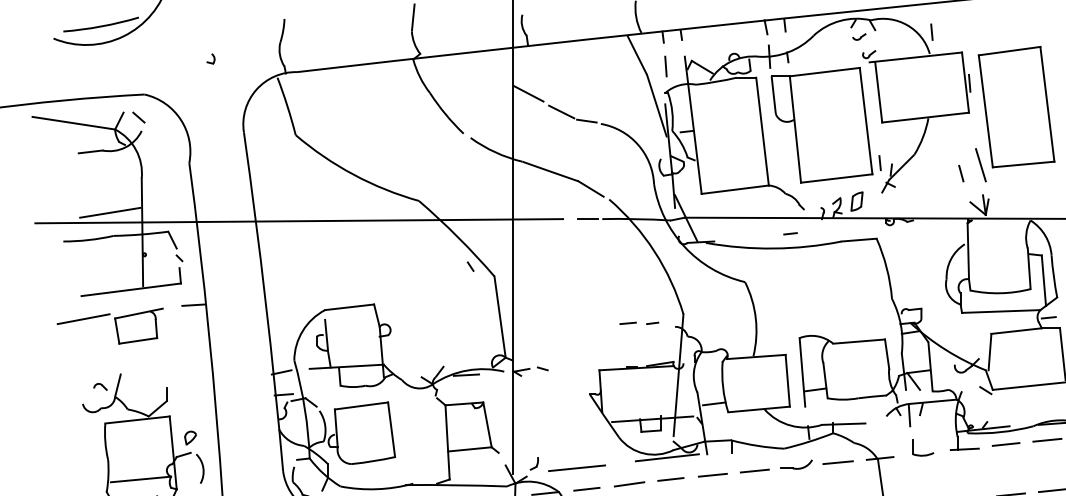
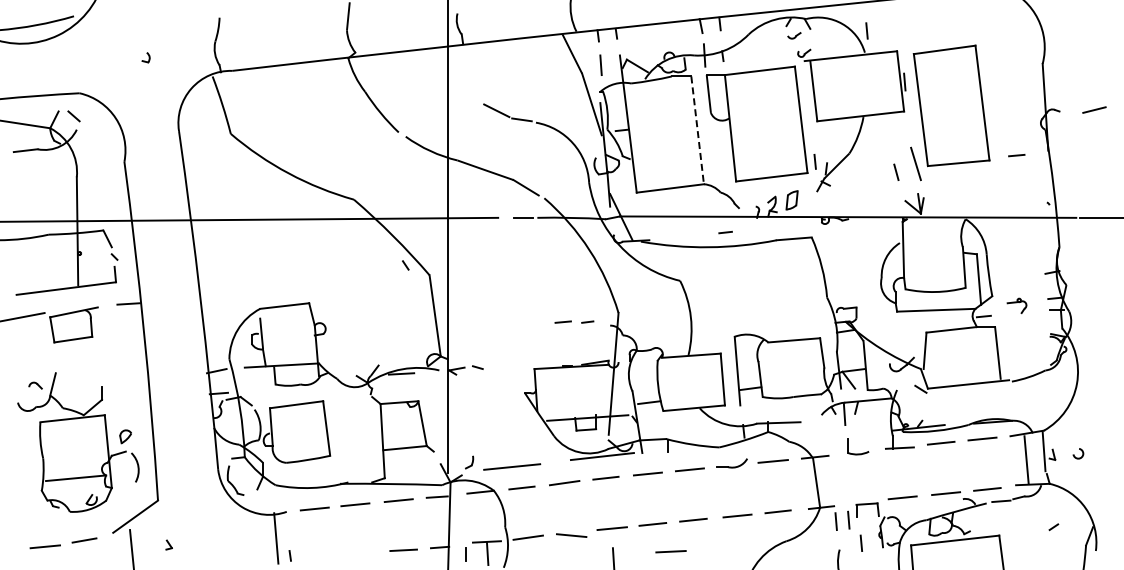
line: (528, 93) -> (463, 92), removed
line: (762, 131) -> (697, 130), solid -> dashed
line: (110, 212) -> (45, 211), removed

